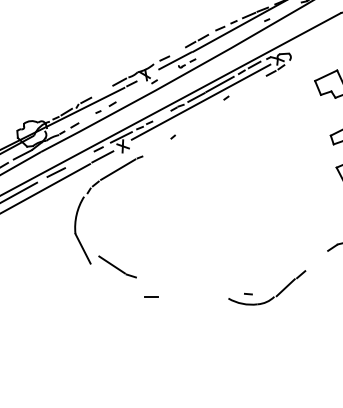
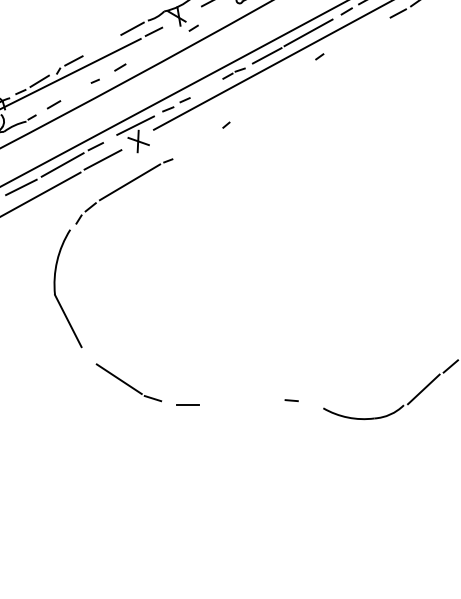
line: (79, 159) -> (62, 164), added
part: (117, 266) -> (128, 381), moved
line: (248, 293) -> (291, 399), moved

